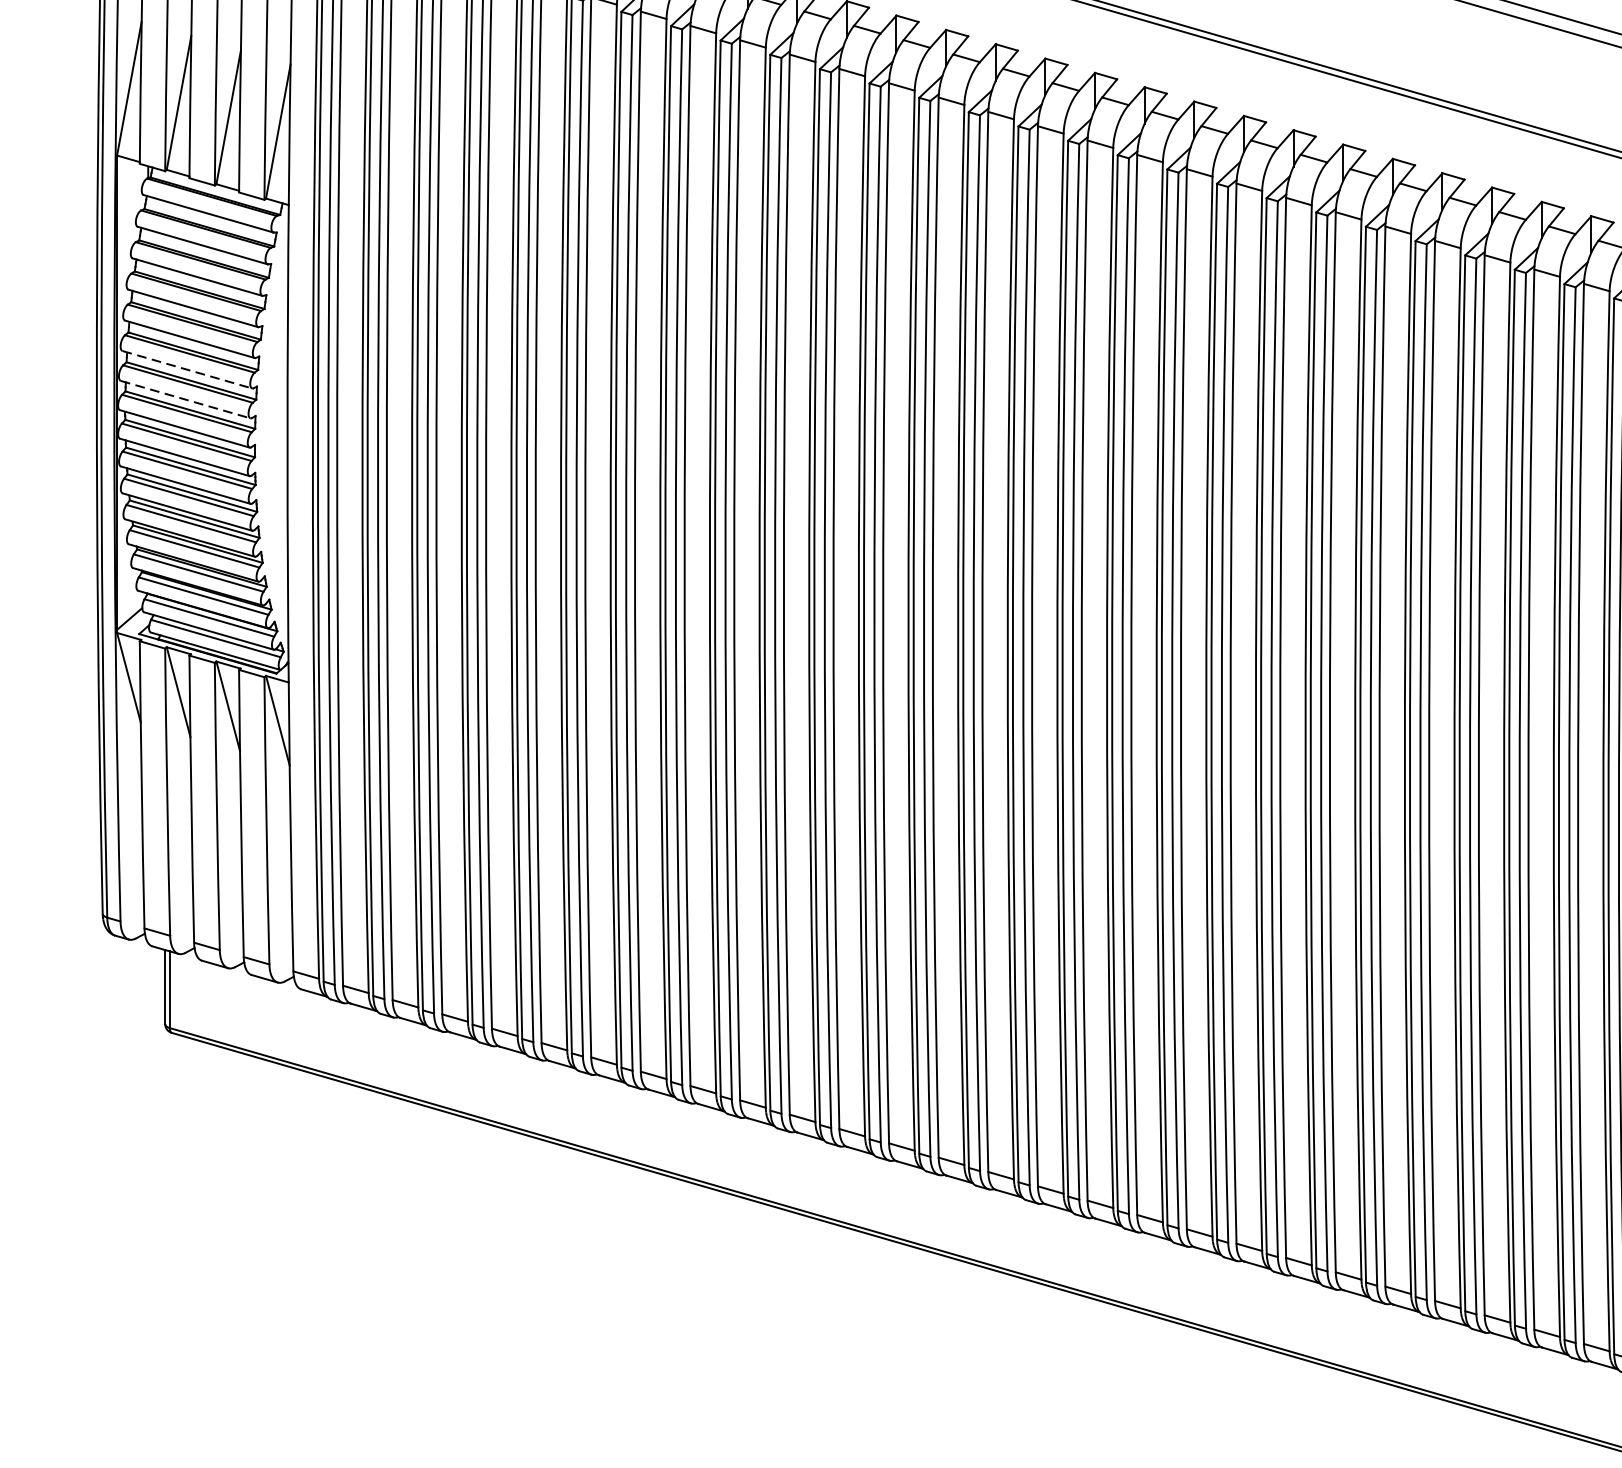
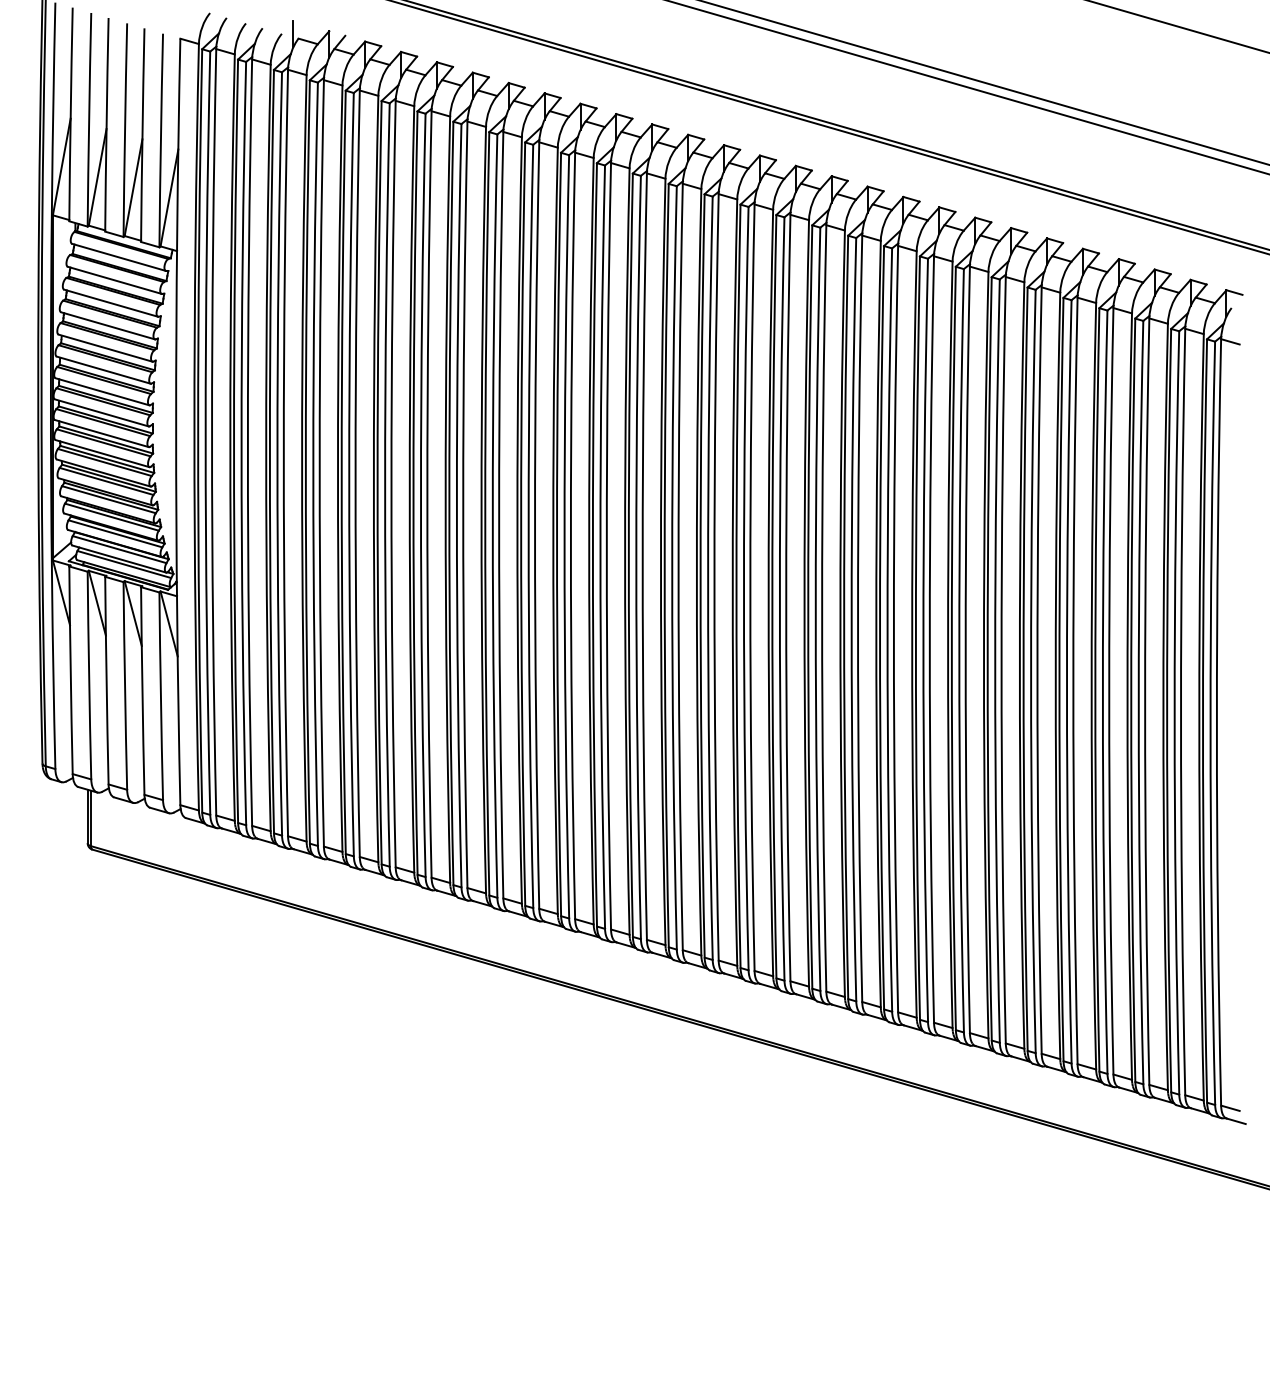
line: (187, 370) -> (103, 370), dashed -> solid
line: (185, 399) -> (102, 391), dashed -> solid

